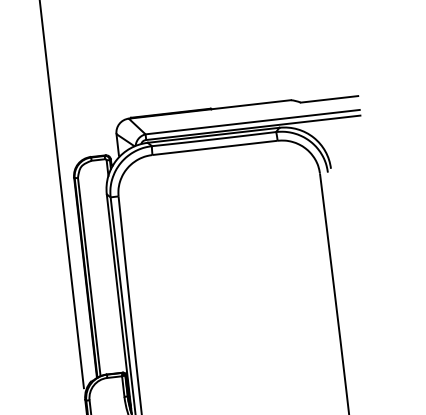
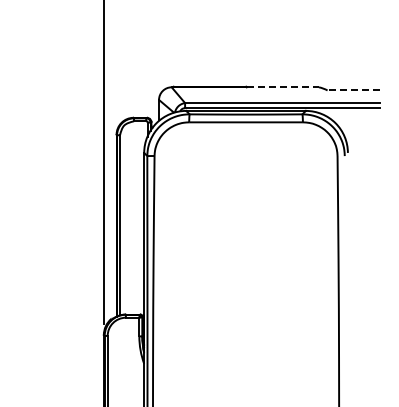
line: (329, 99) -> (353, 90), solid -> dashed
line: (251, 104) -> (283, 87), solid -> dashed

